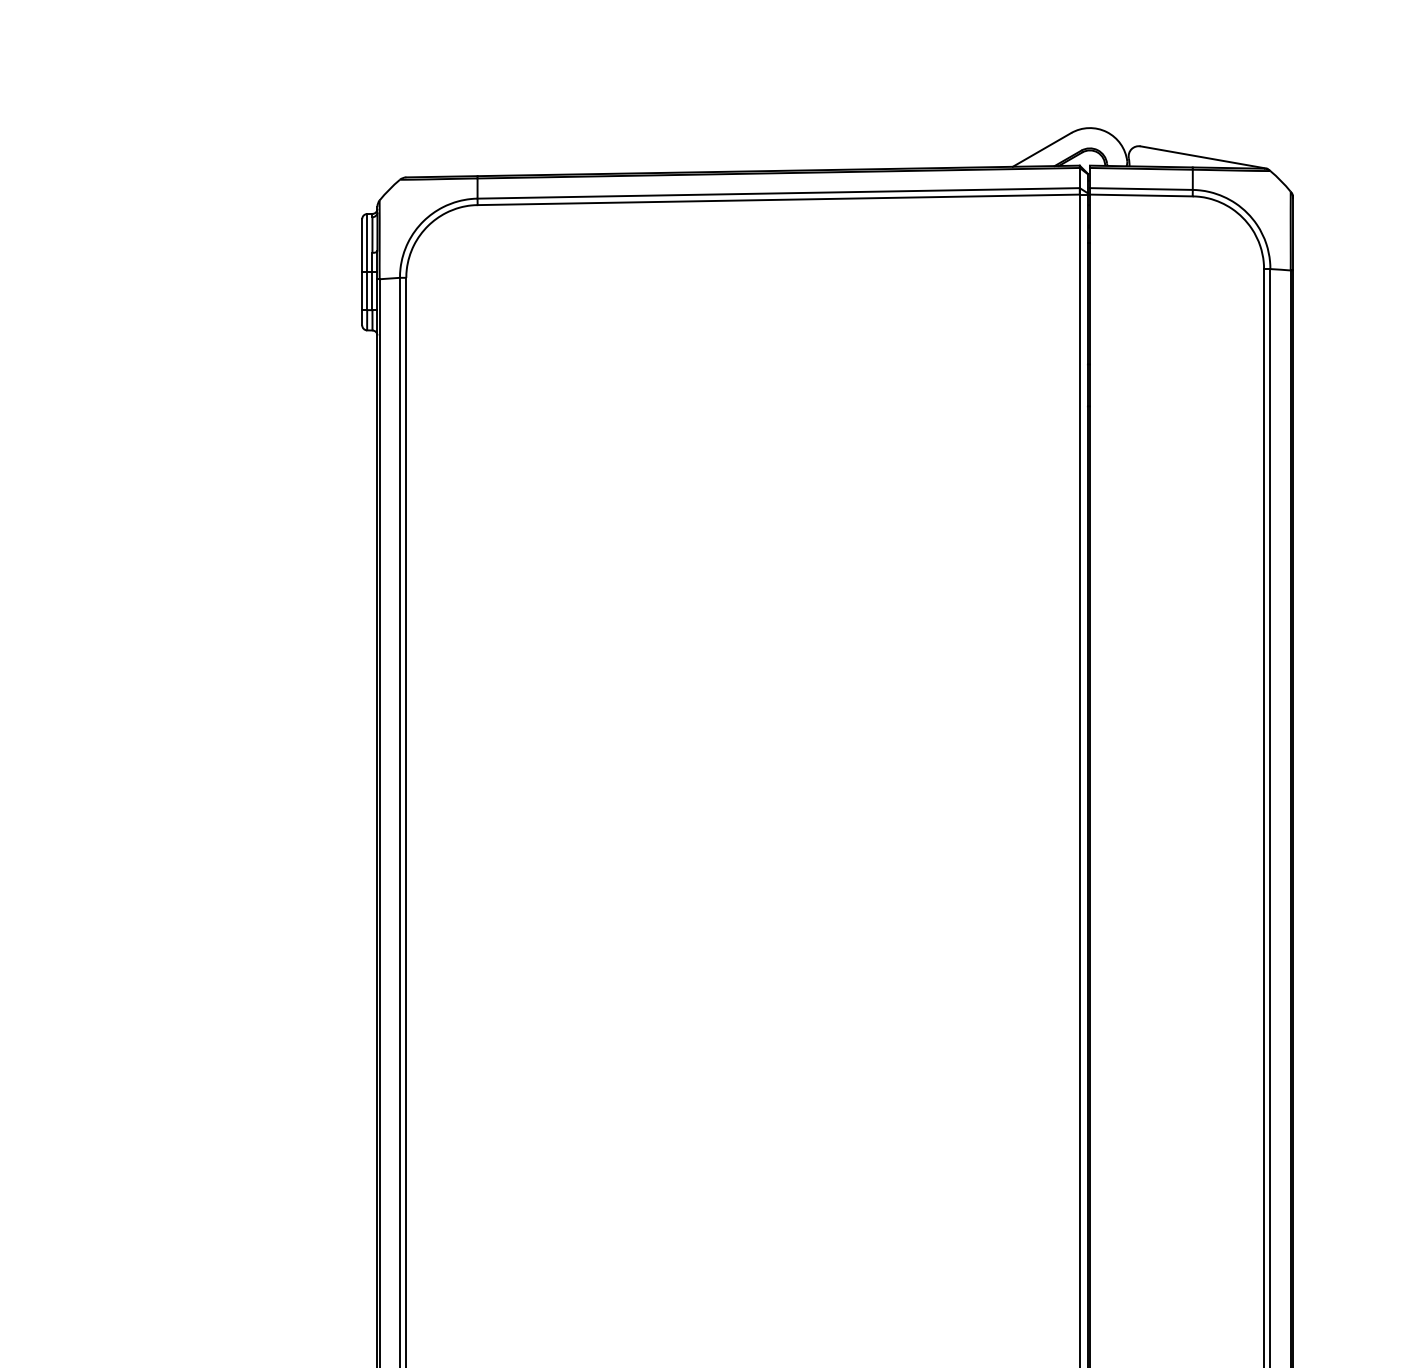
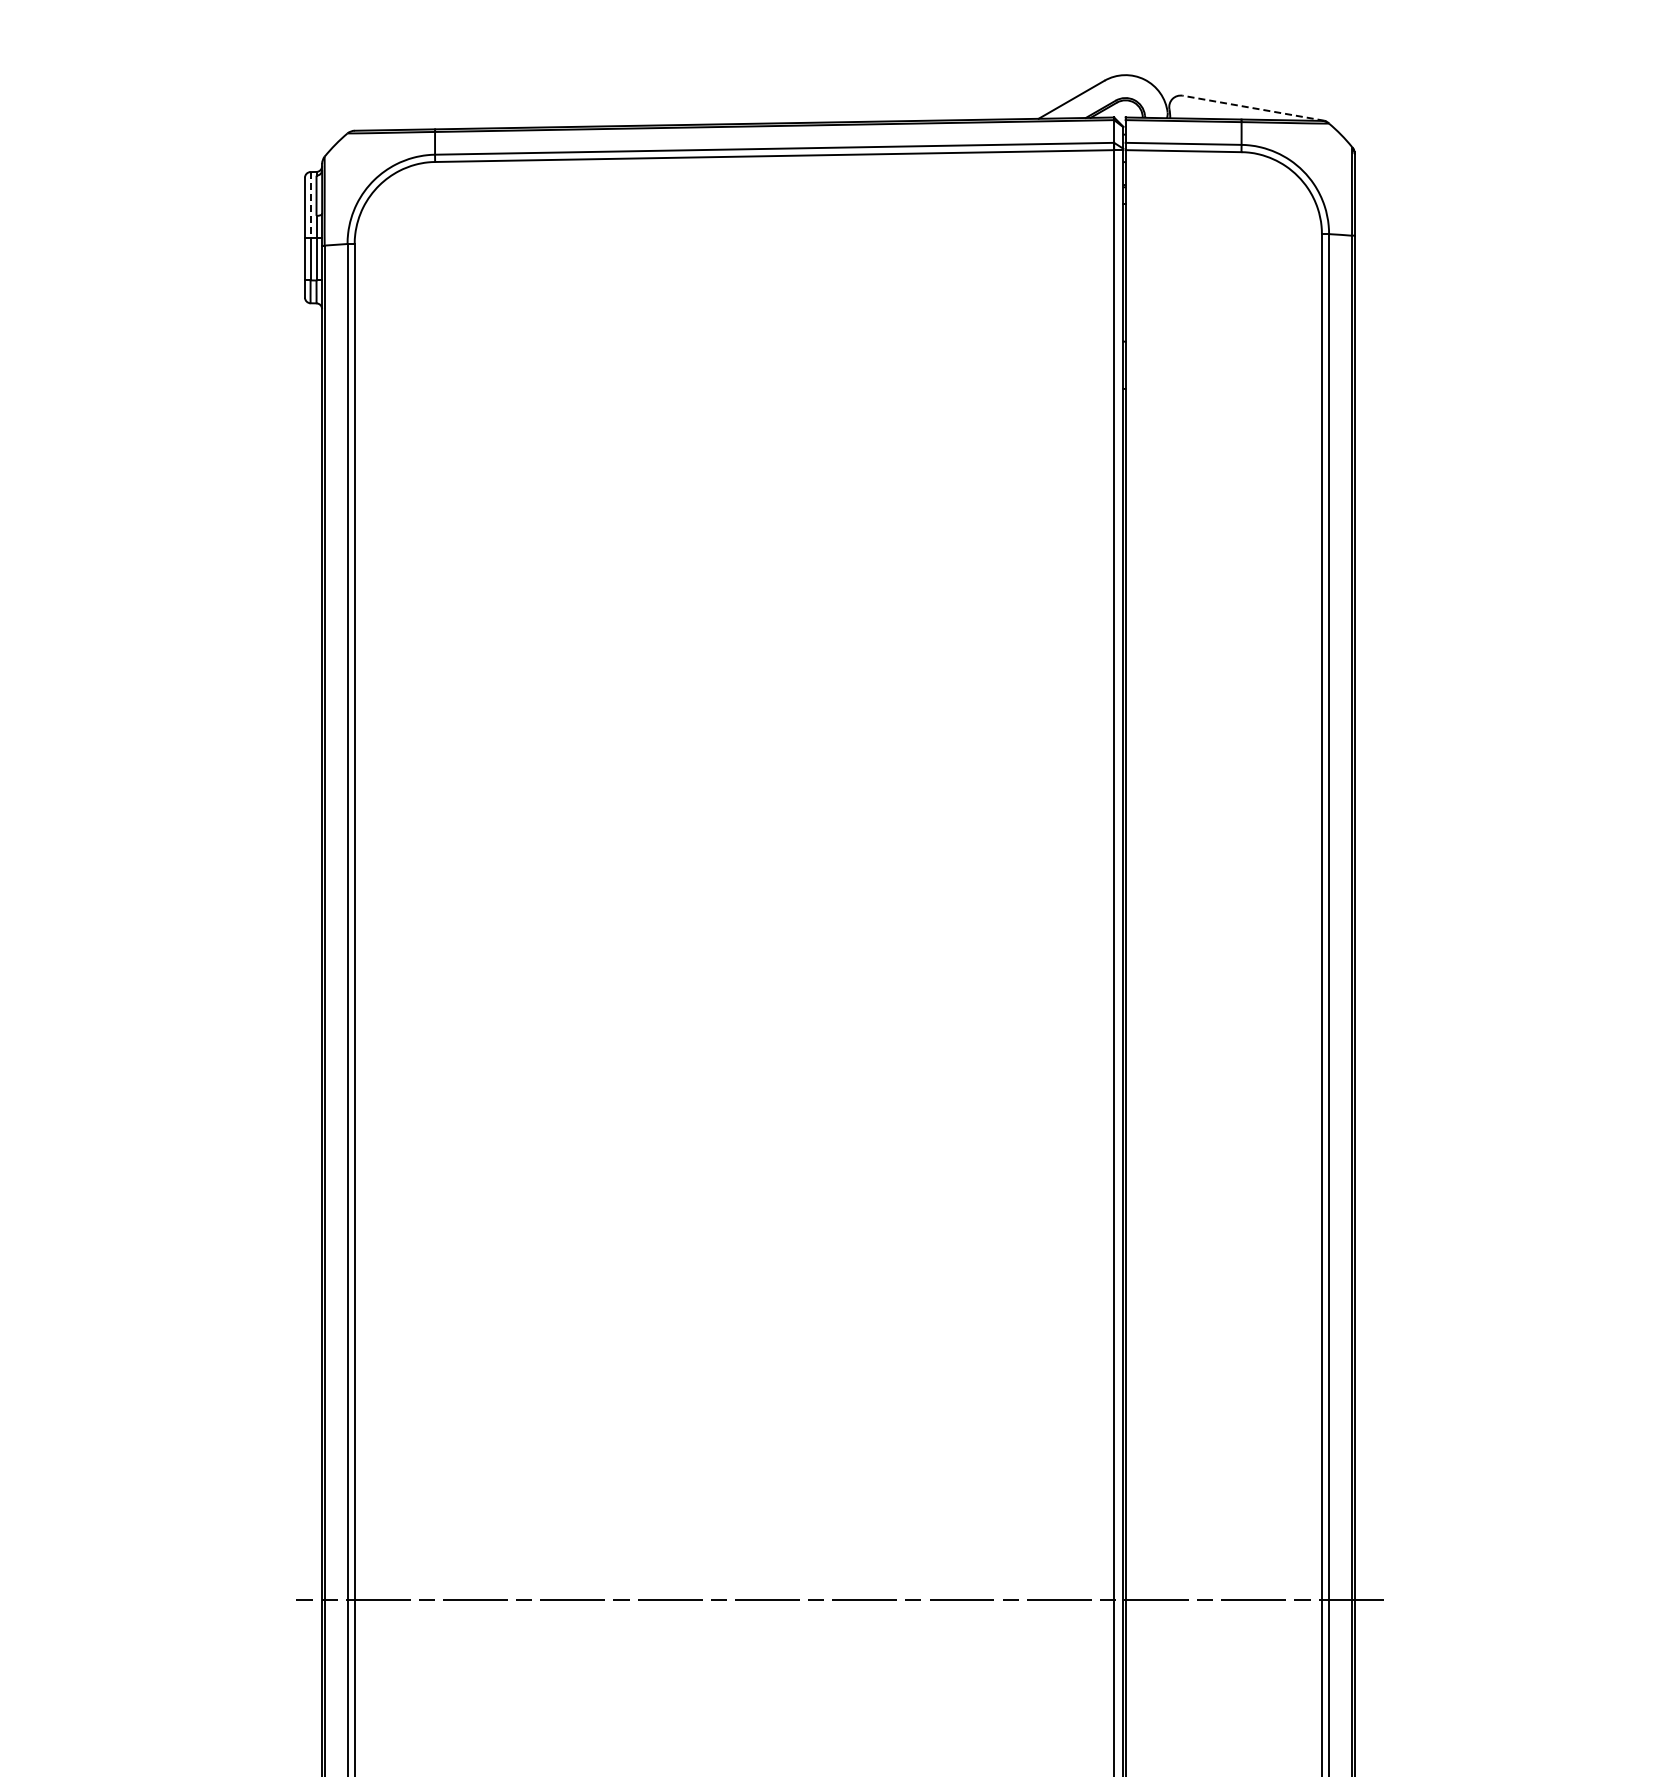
line: (1203, 157) -> (1253, 108), solid -> dashed
line: (367, 242) -> (310, 204), solid -> dashed

